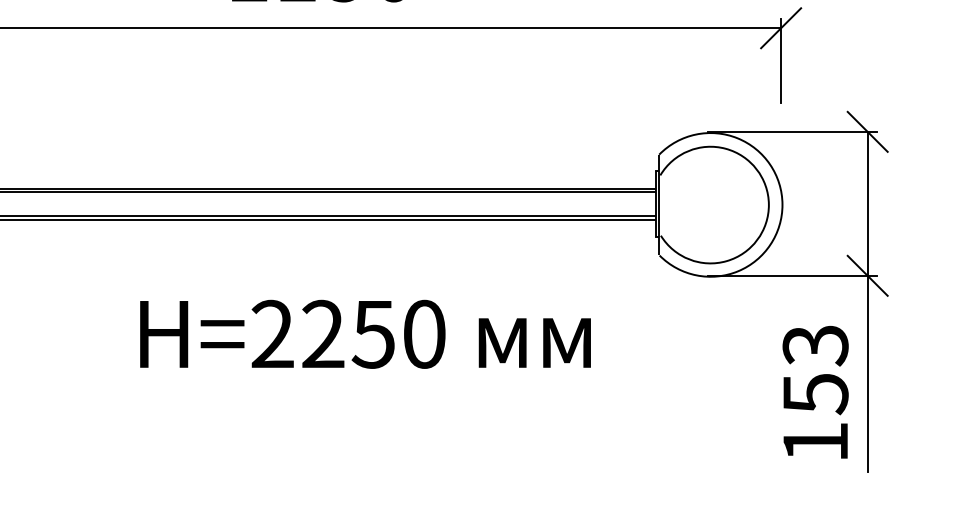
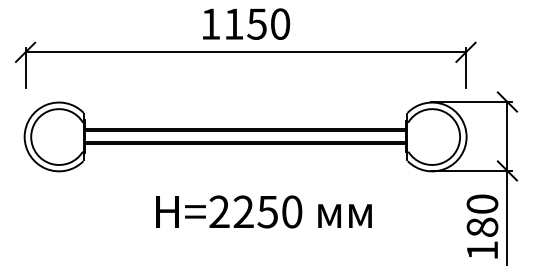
text: (364, 333) -> (263, 211), moved
text: (815, 368) -> (482, 215), 153 -> 180

